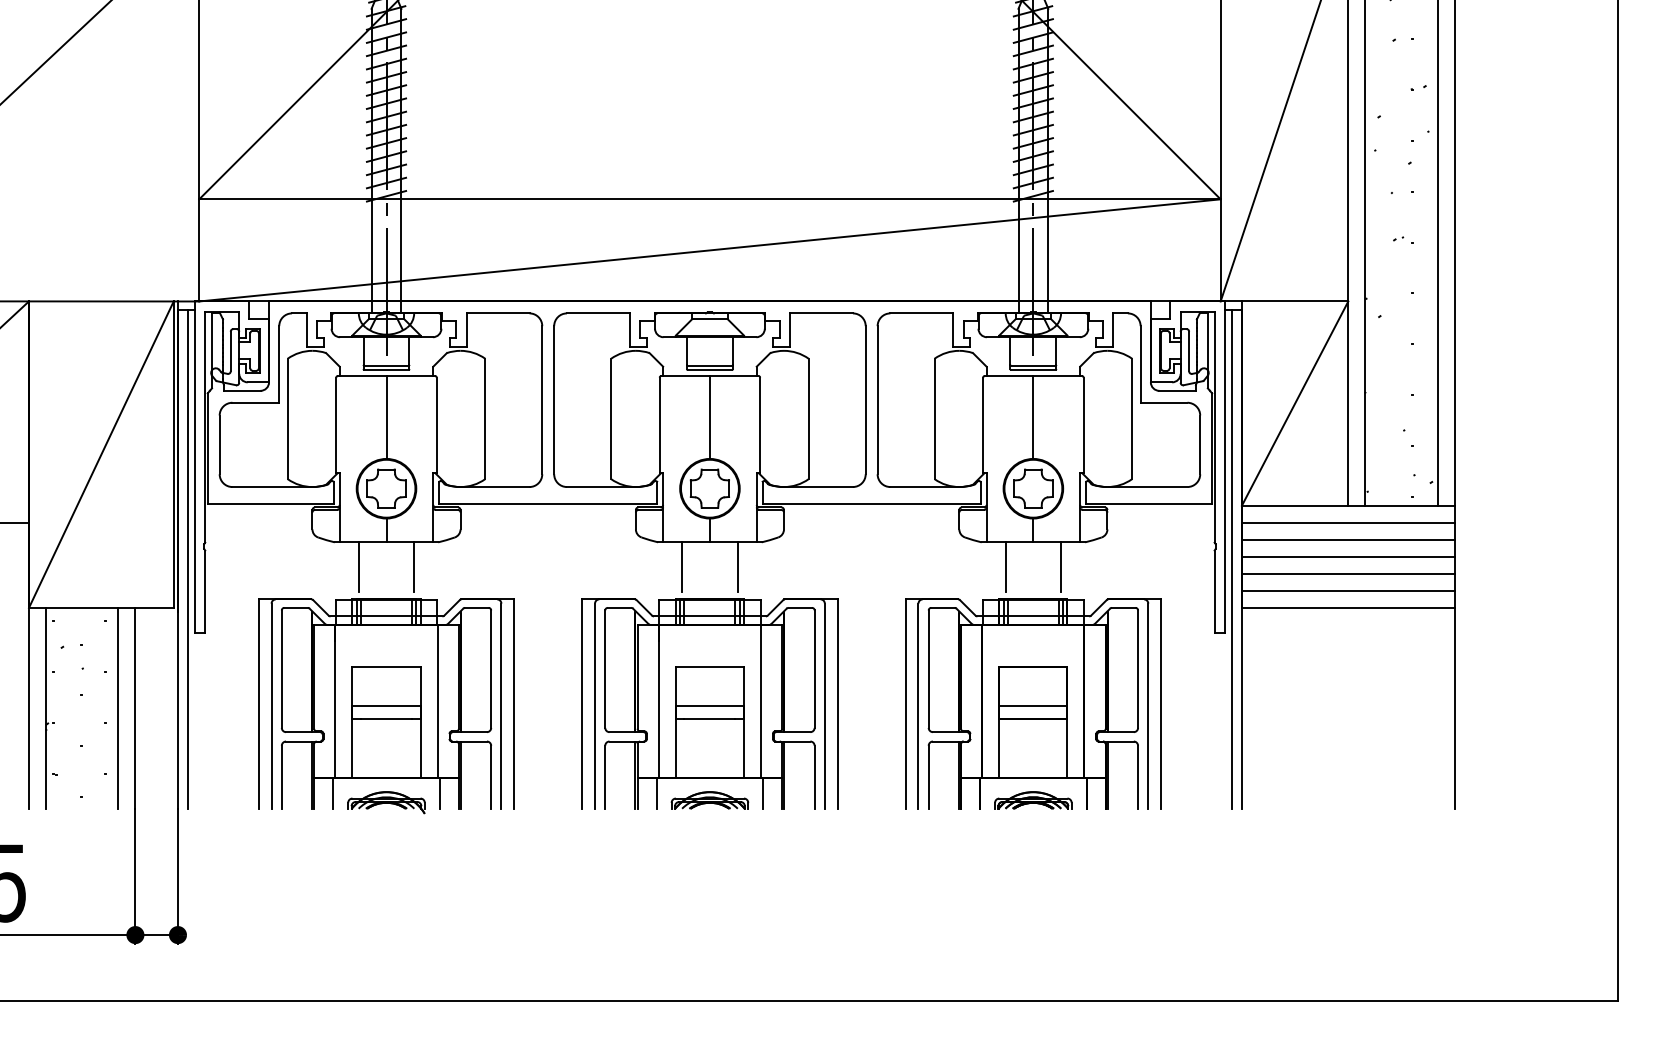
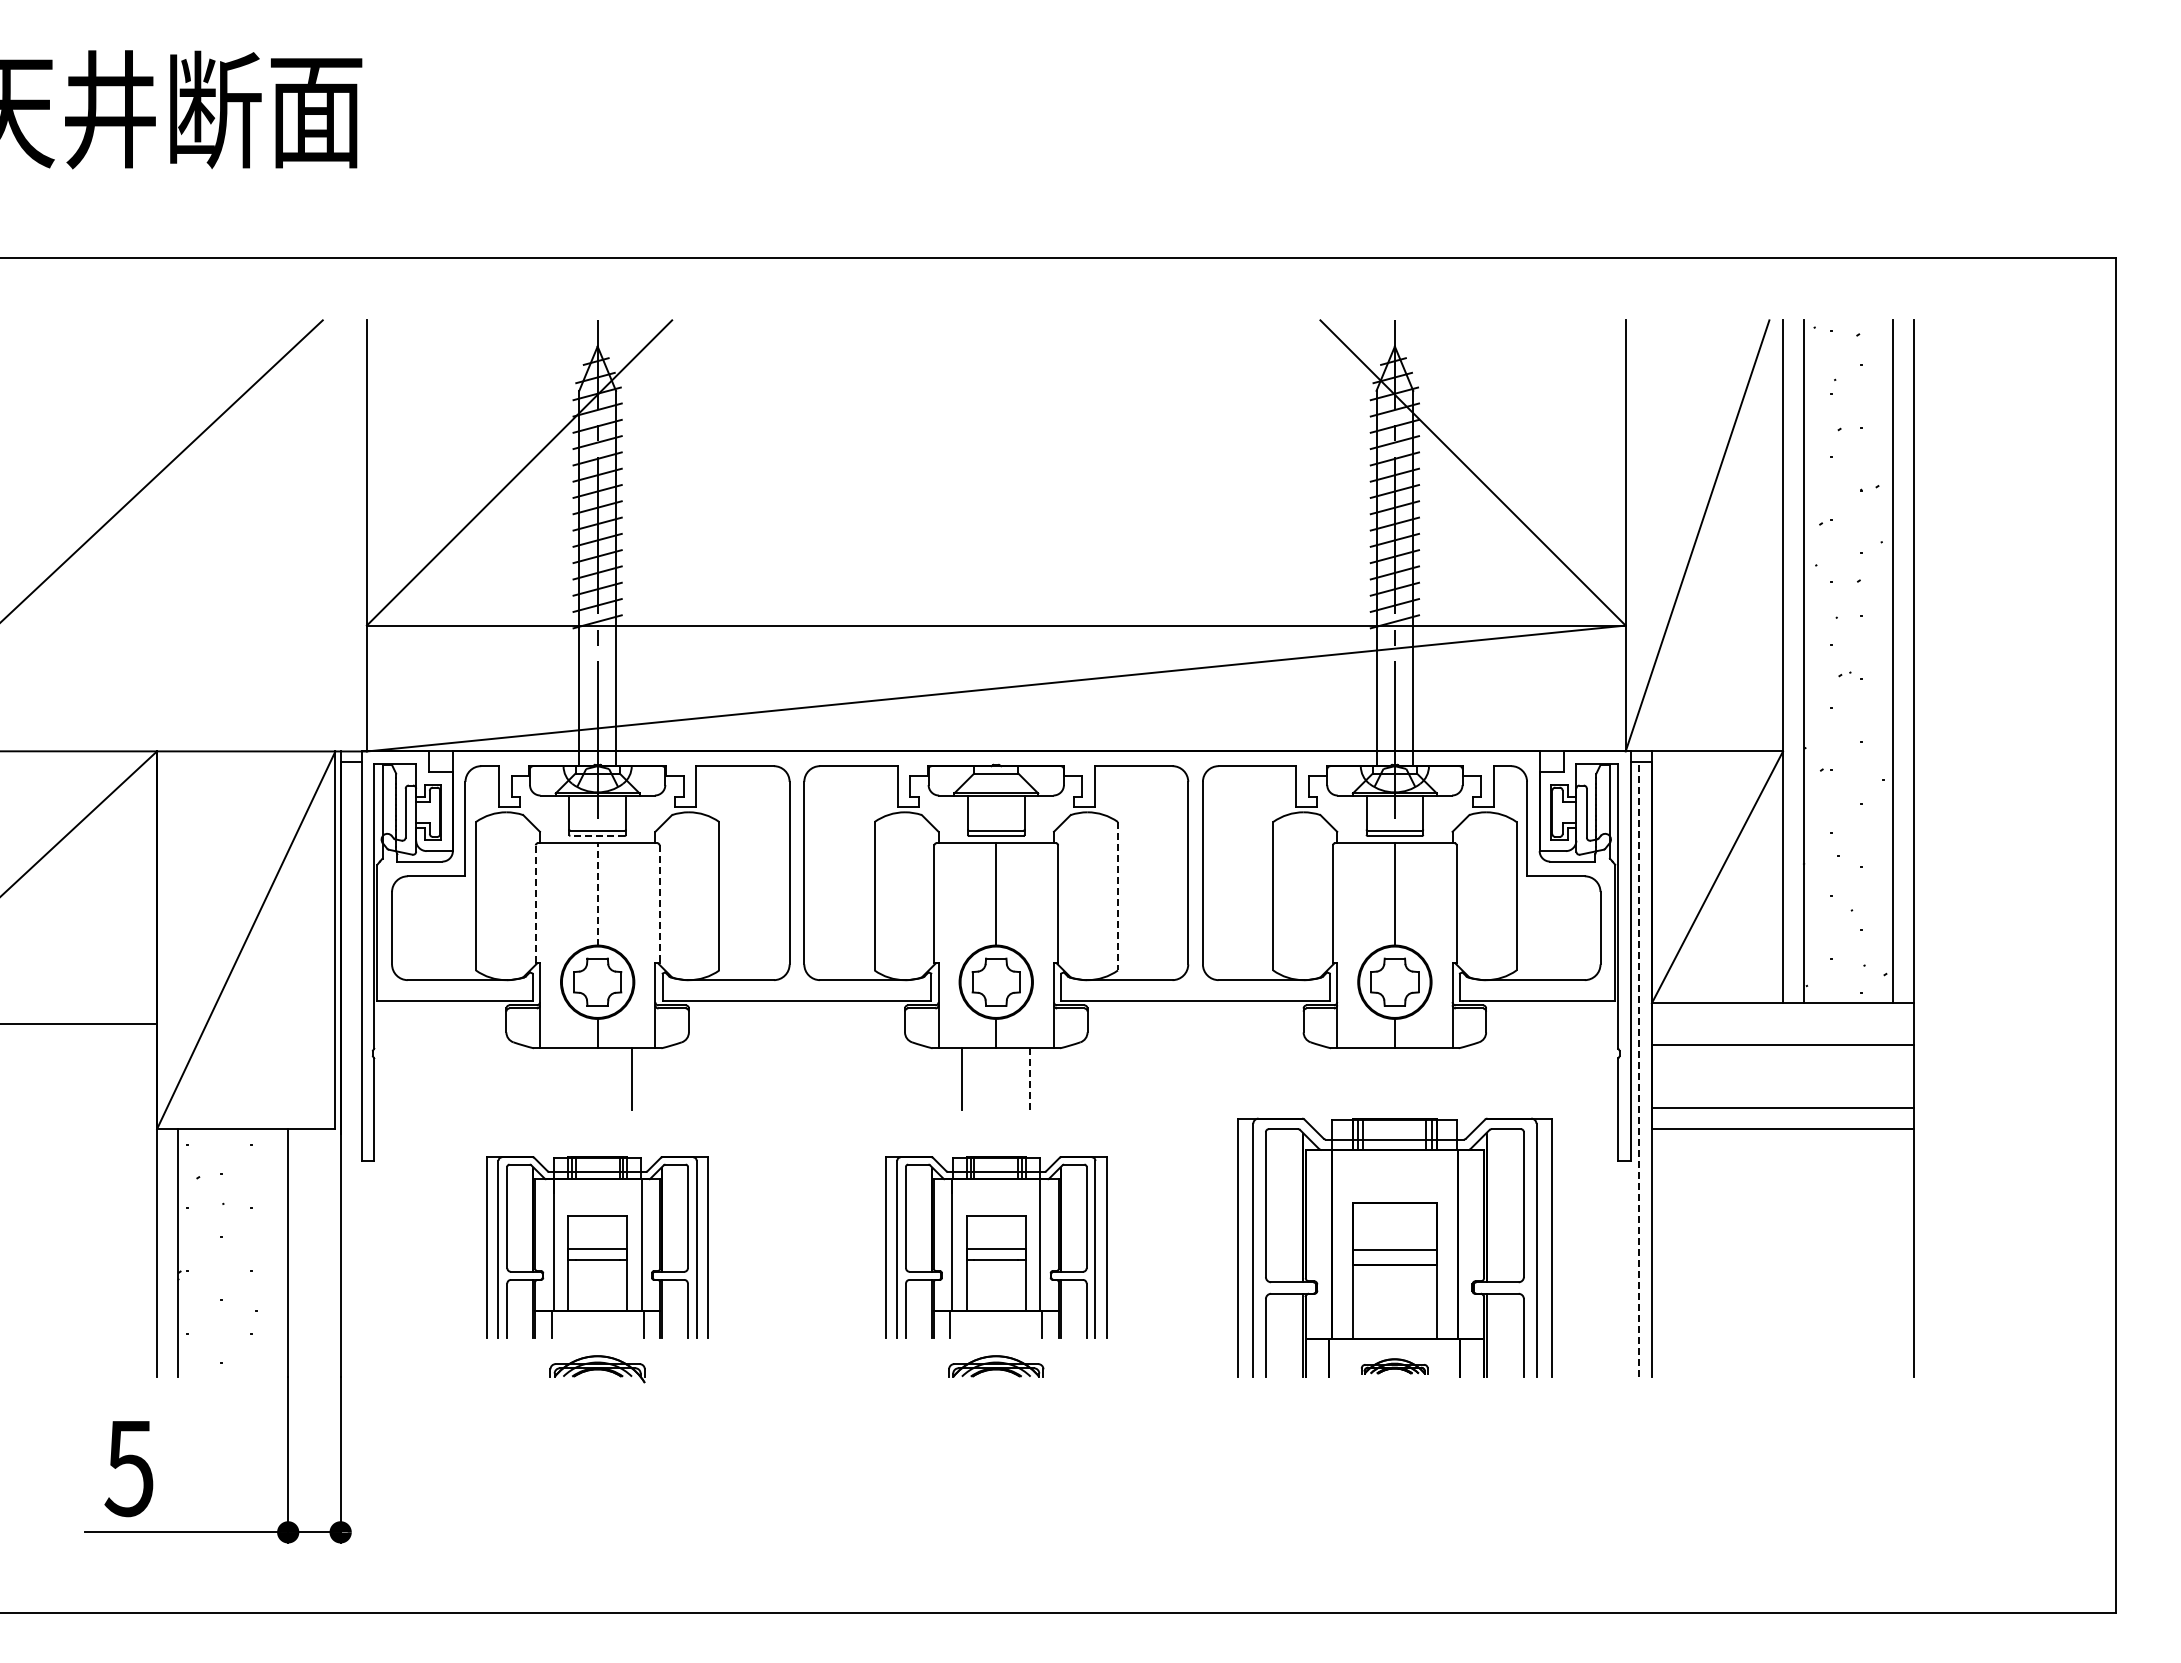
line: (386, 369) -> (597, 835), solid -> dashed
line: (386, 416) -> (597, 893), solid -> dashed
line: (808, 419) -> (1117, 896), solid -> dashed
line: (336, 424) -> (535, 903), solid -> dashed
line: (436, 425) -> (659, 904), solid -> dashed
line: (1347, 523) -> (1782, 1024), removed
line: (1347, 557) -> (1782, 1066), removed
line: (188, 558) -> (353, 1068), removed
line: (1231, 558) -> (1639, 1068), solid -> dashed
line: (358, 566) -> (563, 1078), removed
line: (737, 566) -> (1030, 1078), solid -> dashed
line: (1005, 566) -> (1360, 1078), removed
line: (1061, 566) -> (1429, 1078), removed
line: (1347, 574) -> (1782, 1087), removed
part: (386, 703) -> (597, 1247), size x0.7
part: (710, 703) -> (996, 1247), size x0.7
line: (118, 708) -> (267, 1252), removed
part: (1033, 800) -> (1394, 1366), size x0.7

